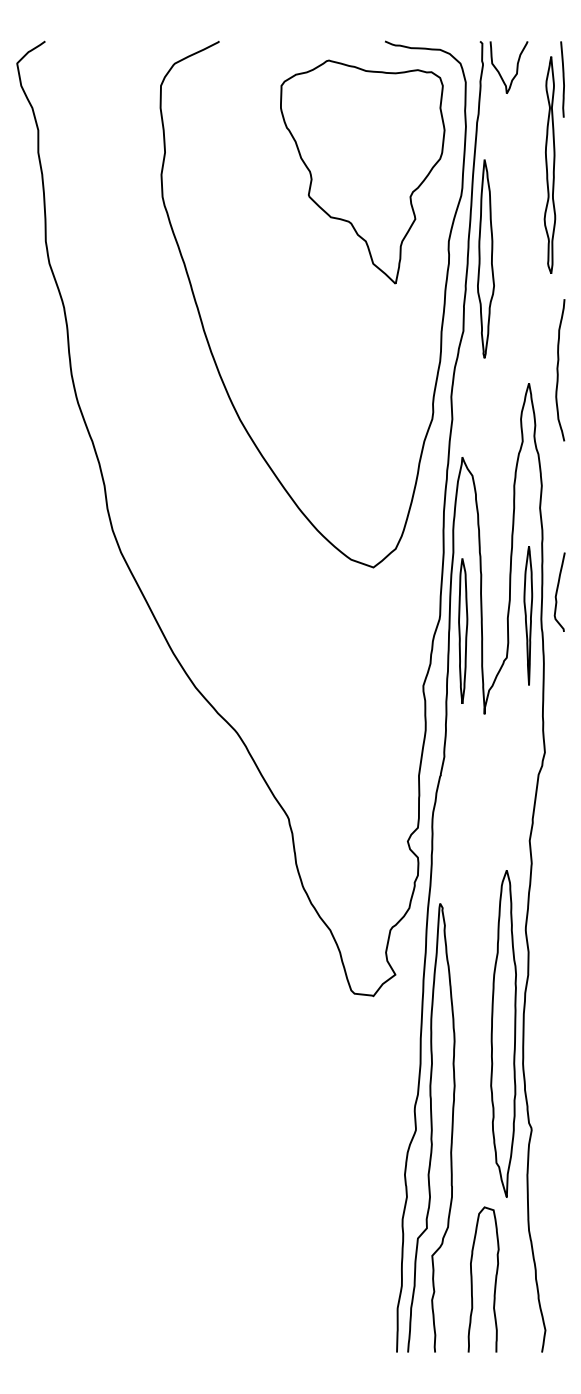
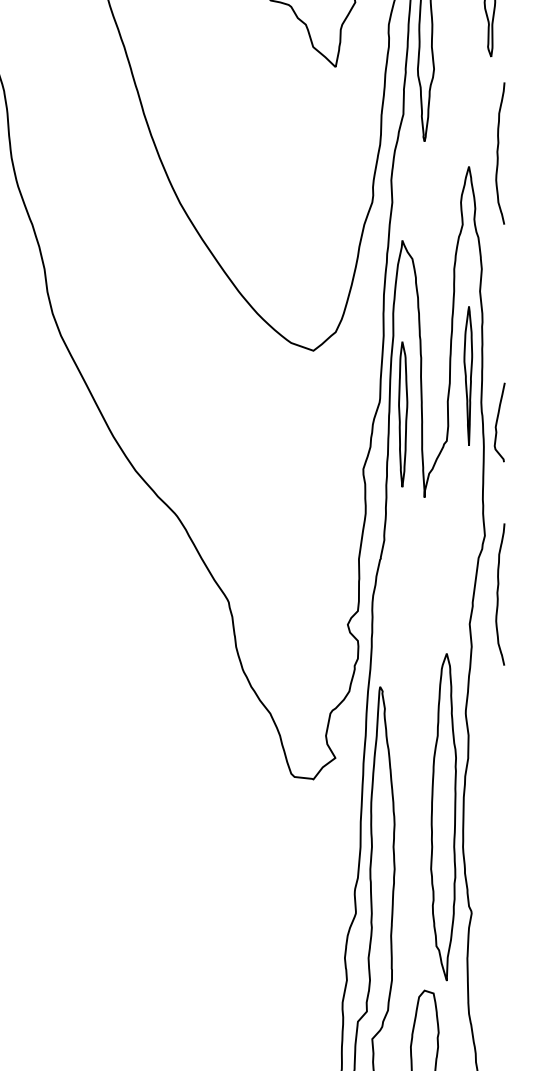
curve: (557, 591) -> (497, 421), moved
part: (528, 615) -> (468, 375), moved
curve: (558, 811) -> (498, 594), added

